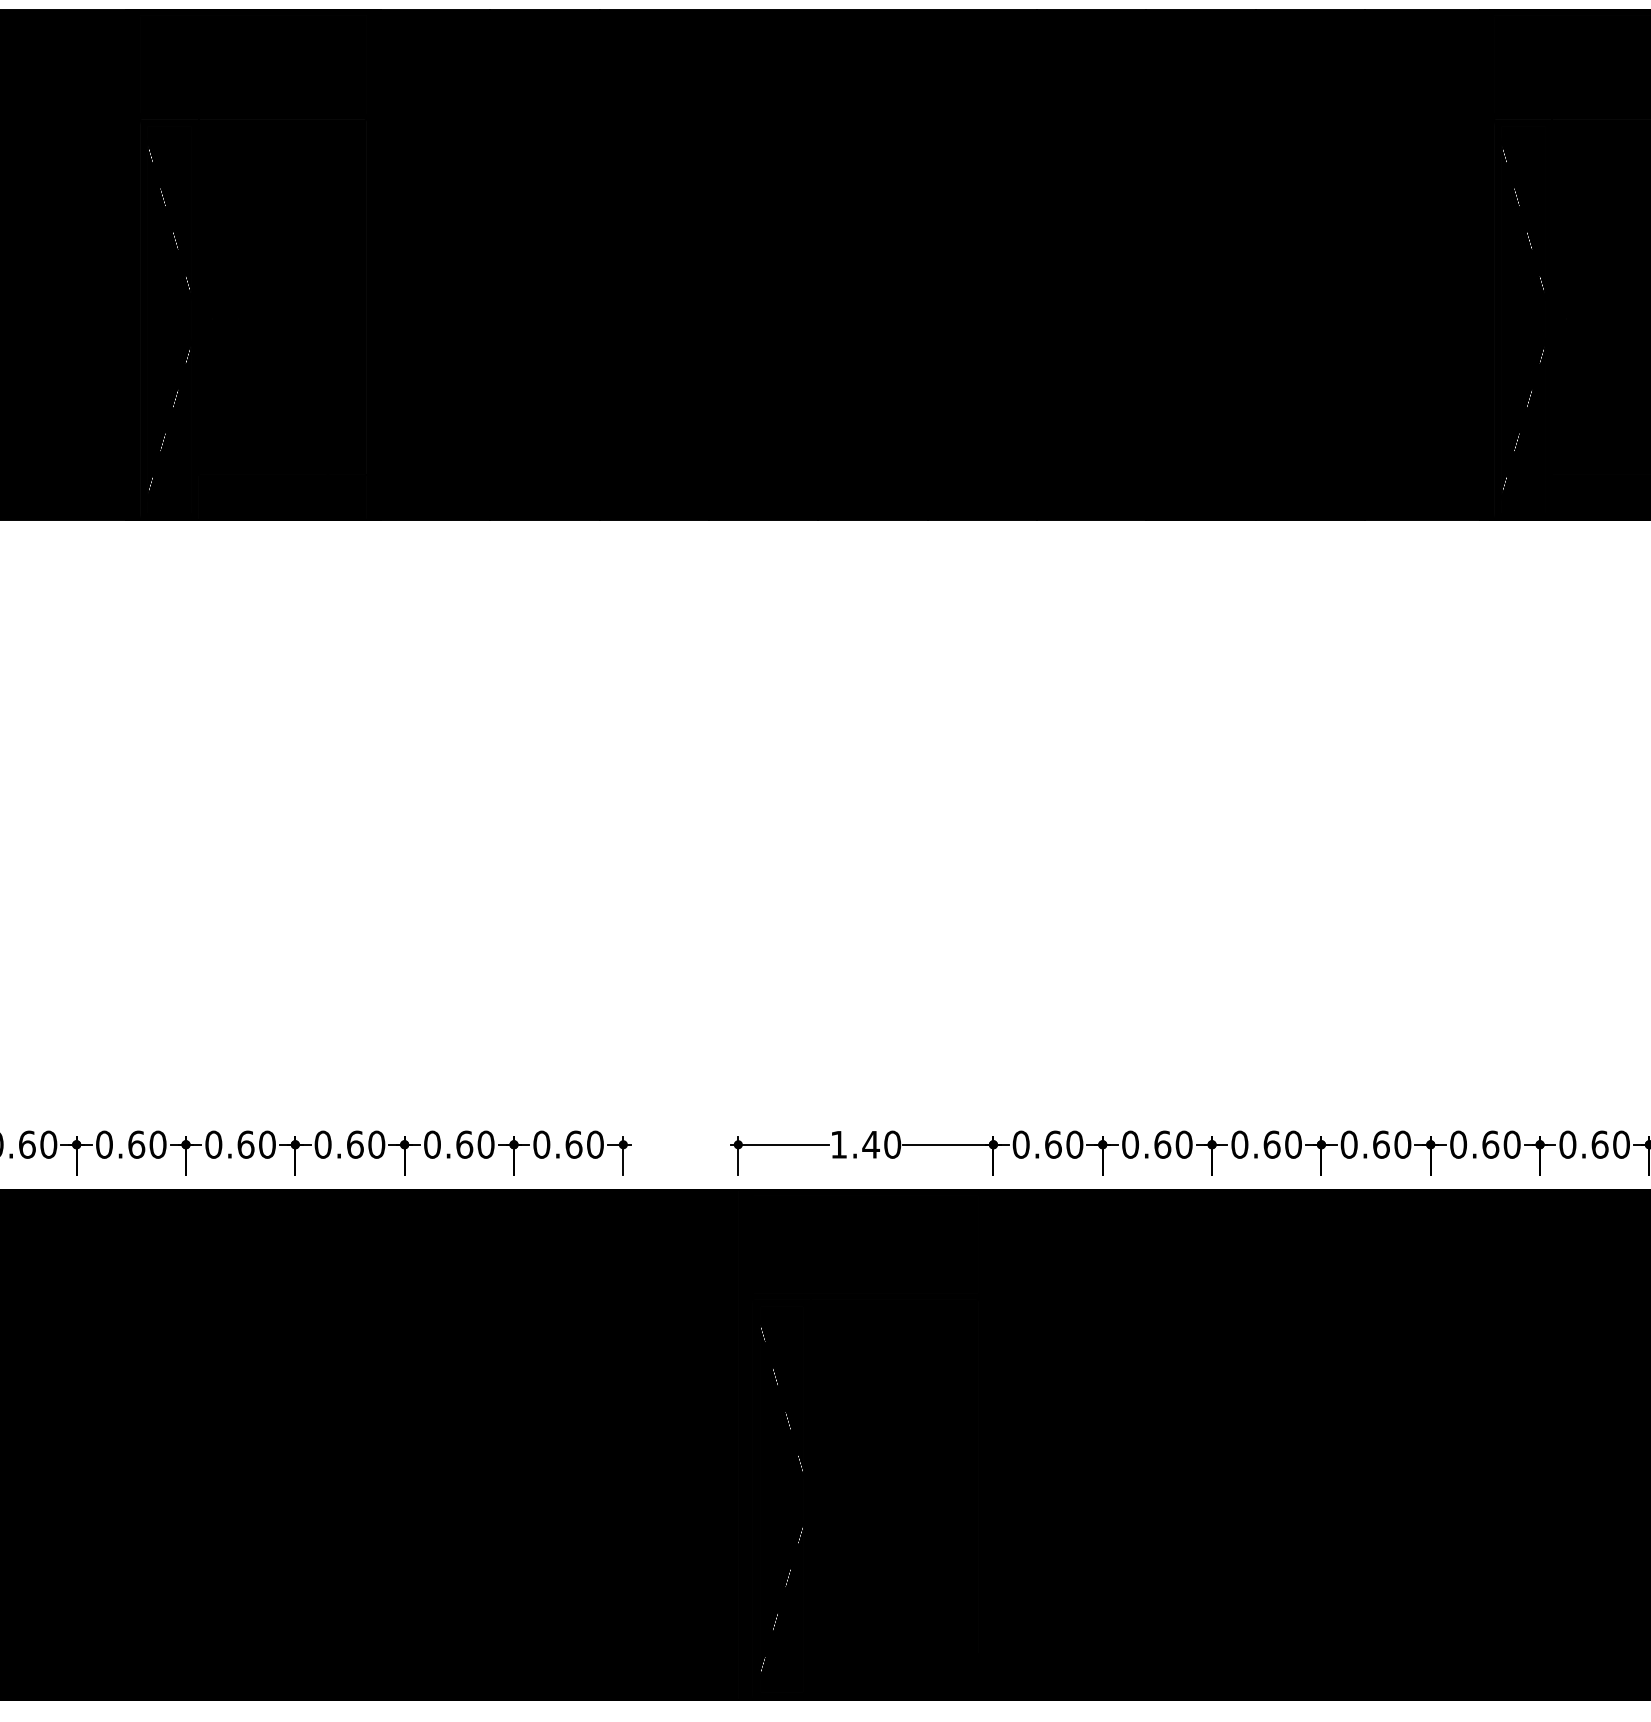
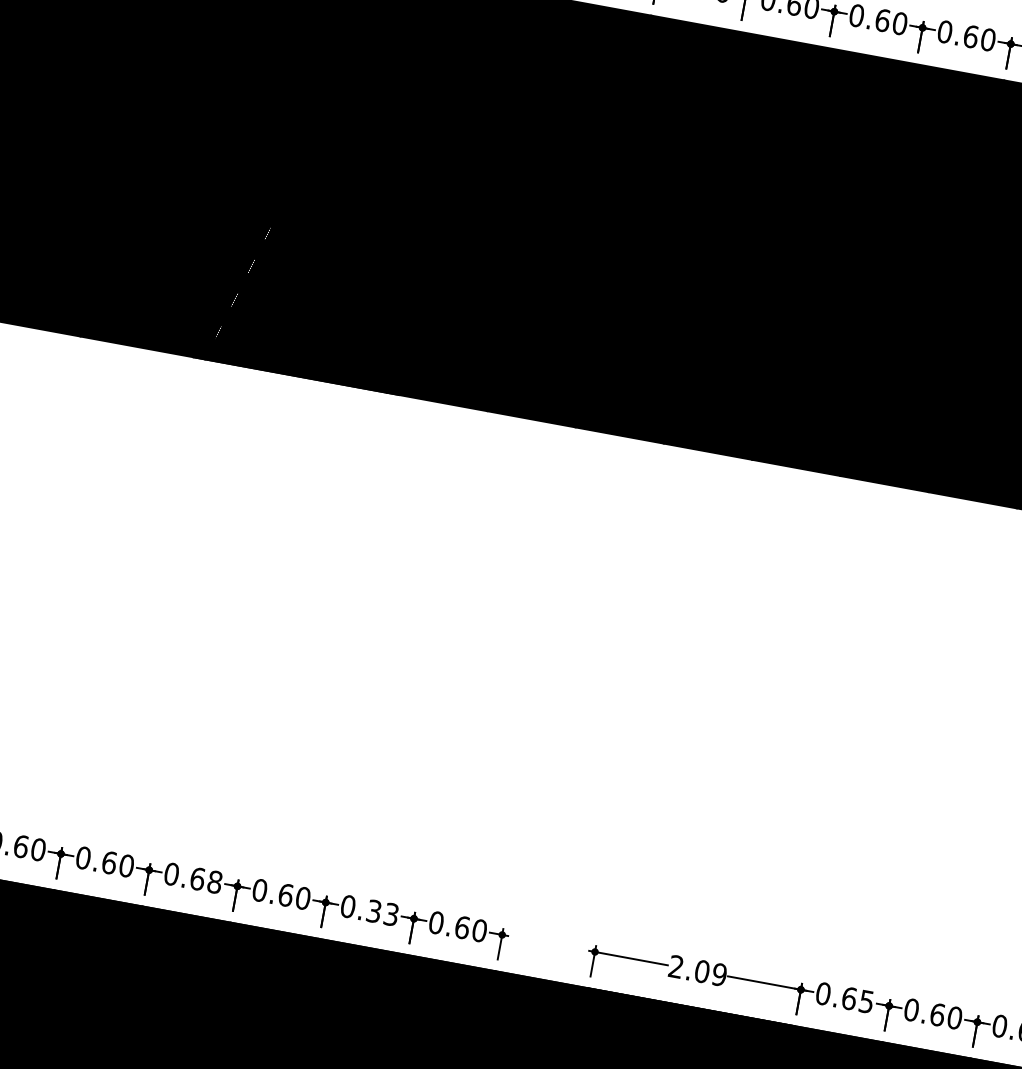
text: (267, 1144) -> (215, 882), 0.60 -> 0.68
text: (475, 1144) -> (382, 912), 0.60 -> 0.33
text: (865, 1144) -> (697, 970), 1.40 -> 2.09
text: (1074, 1144) -> (866, 1001), 0.60 -> 0.65

